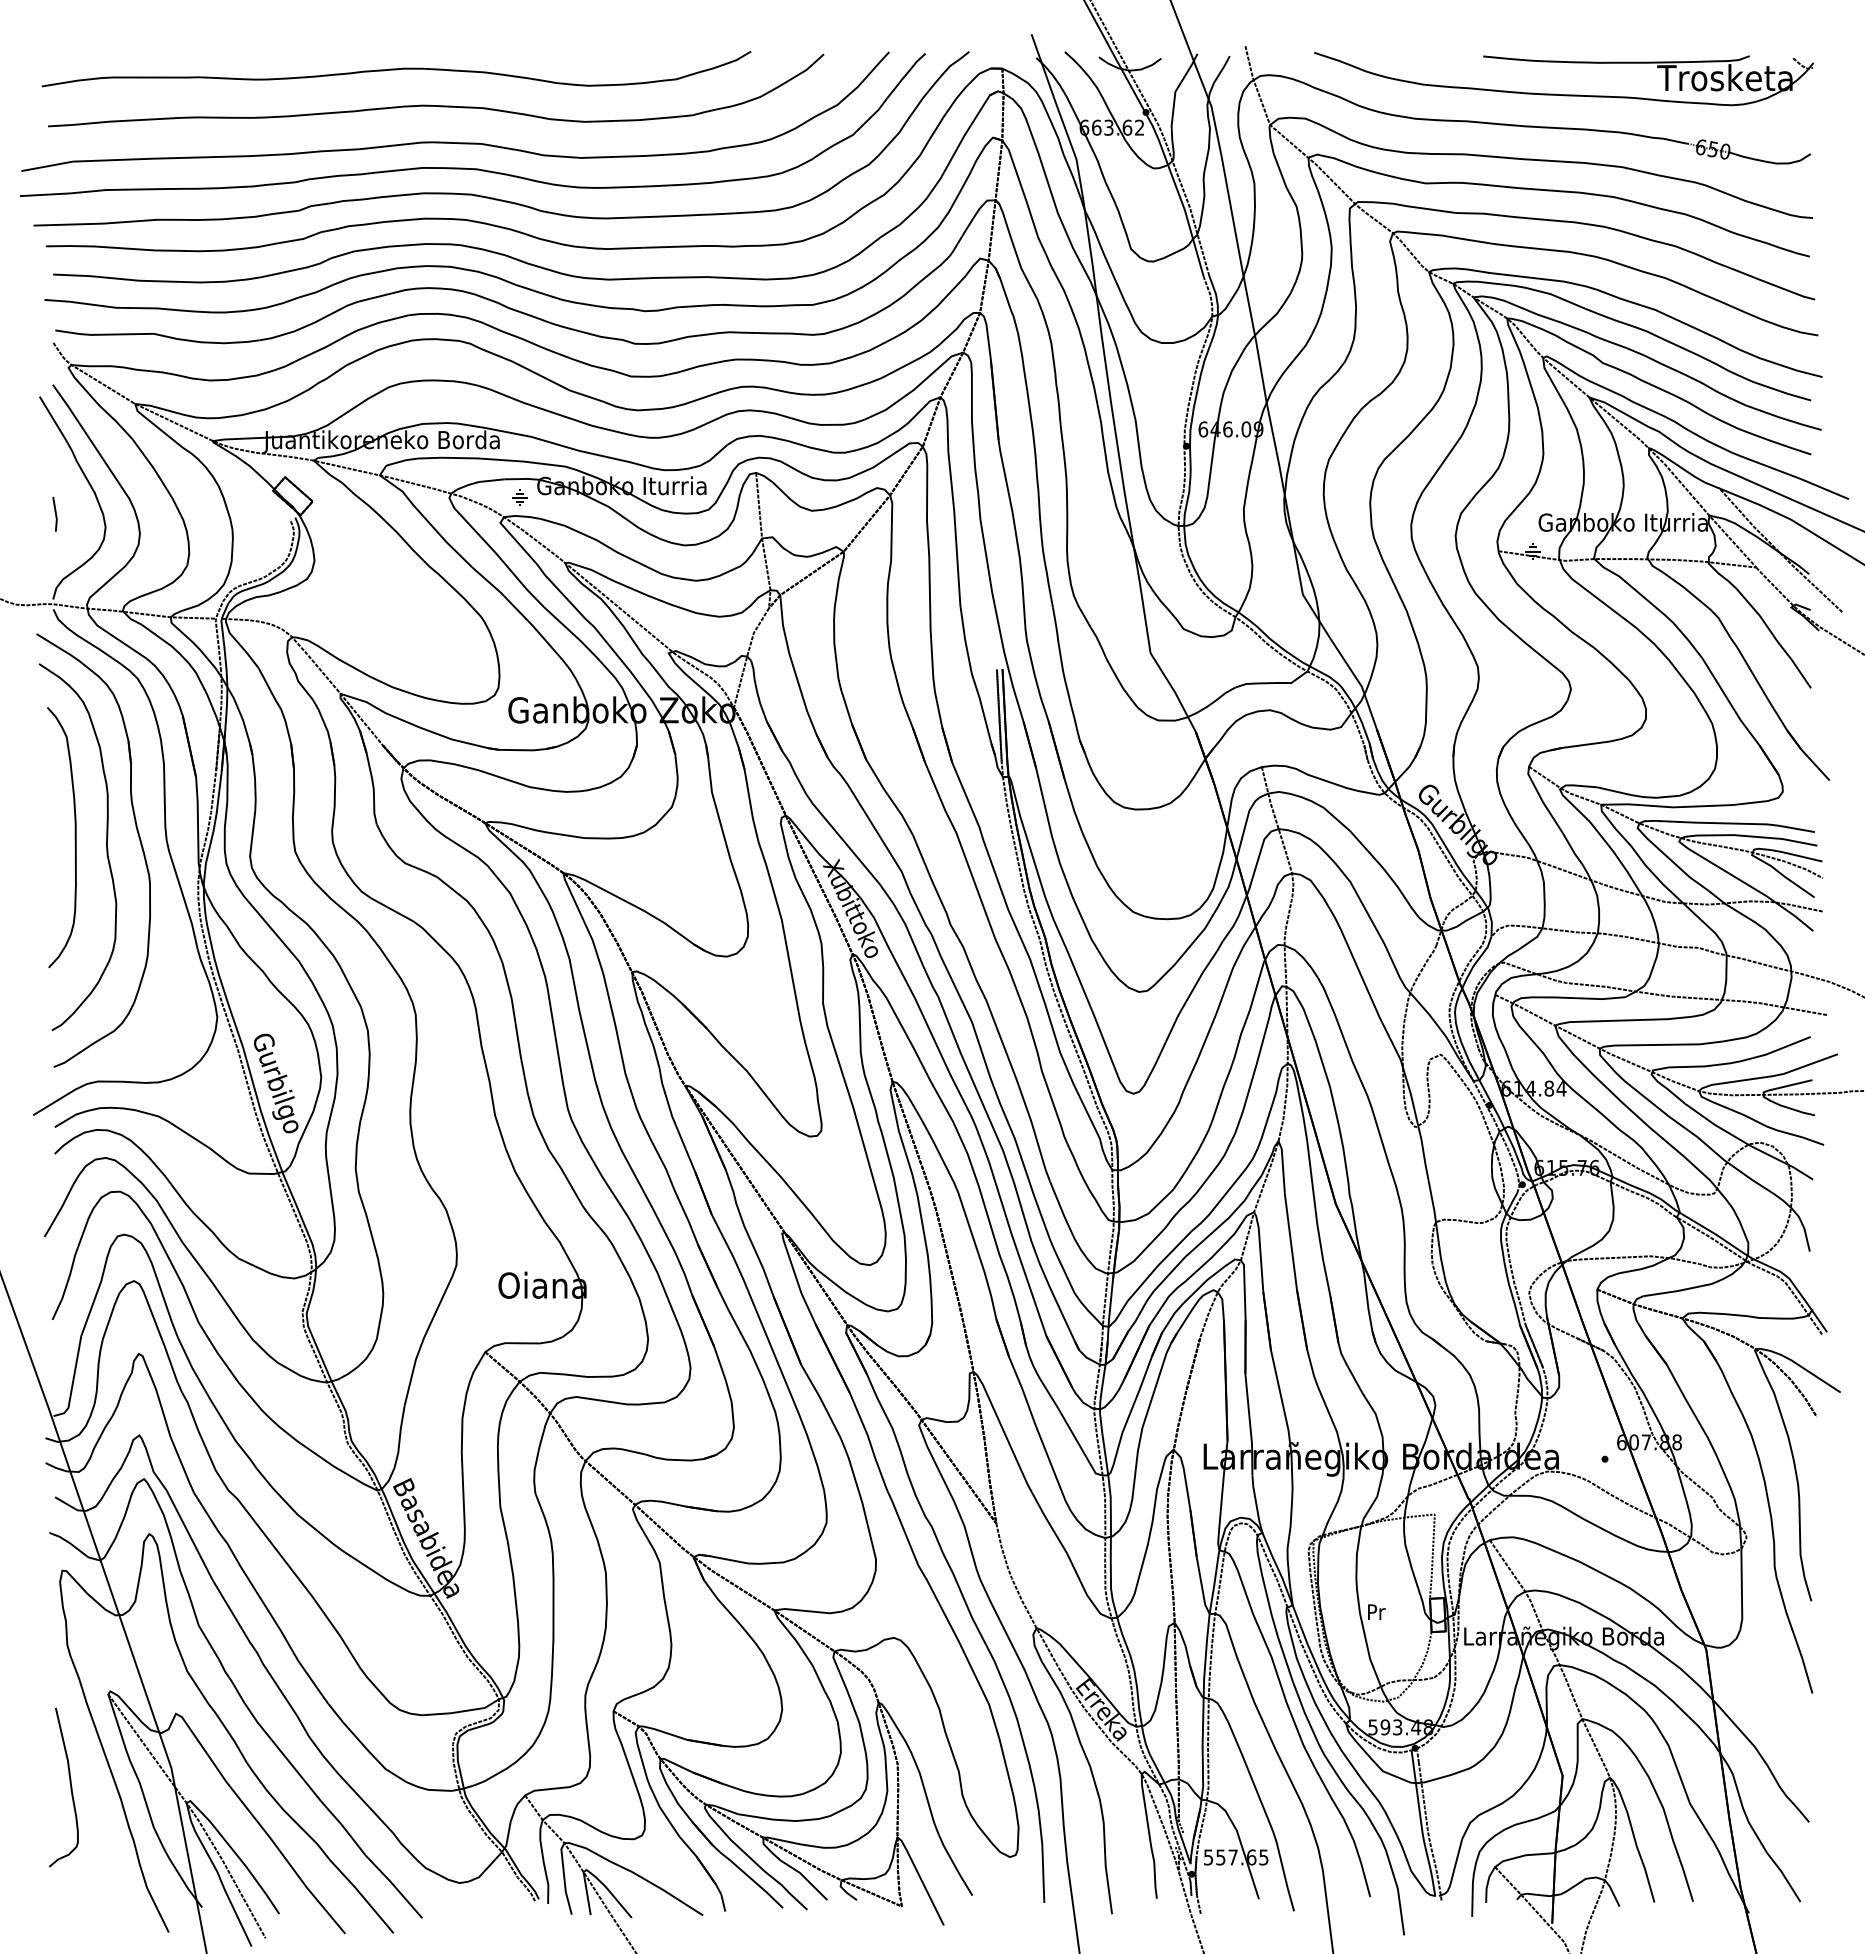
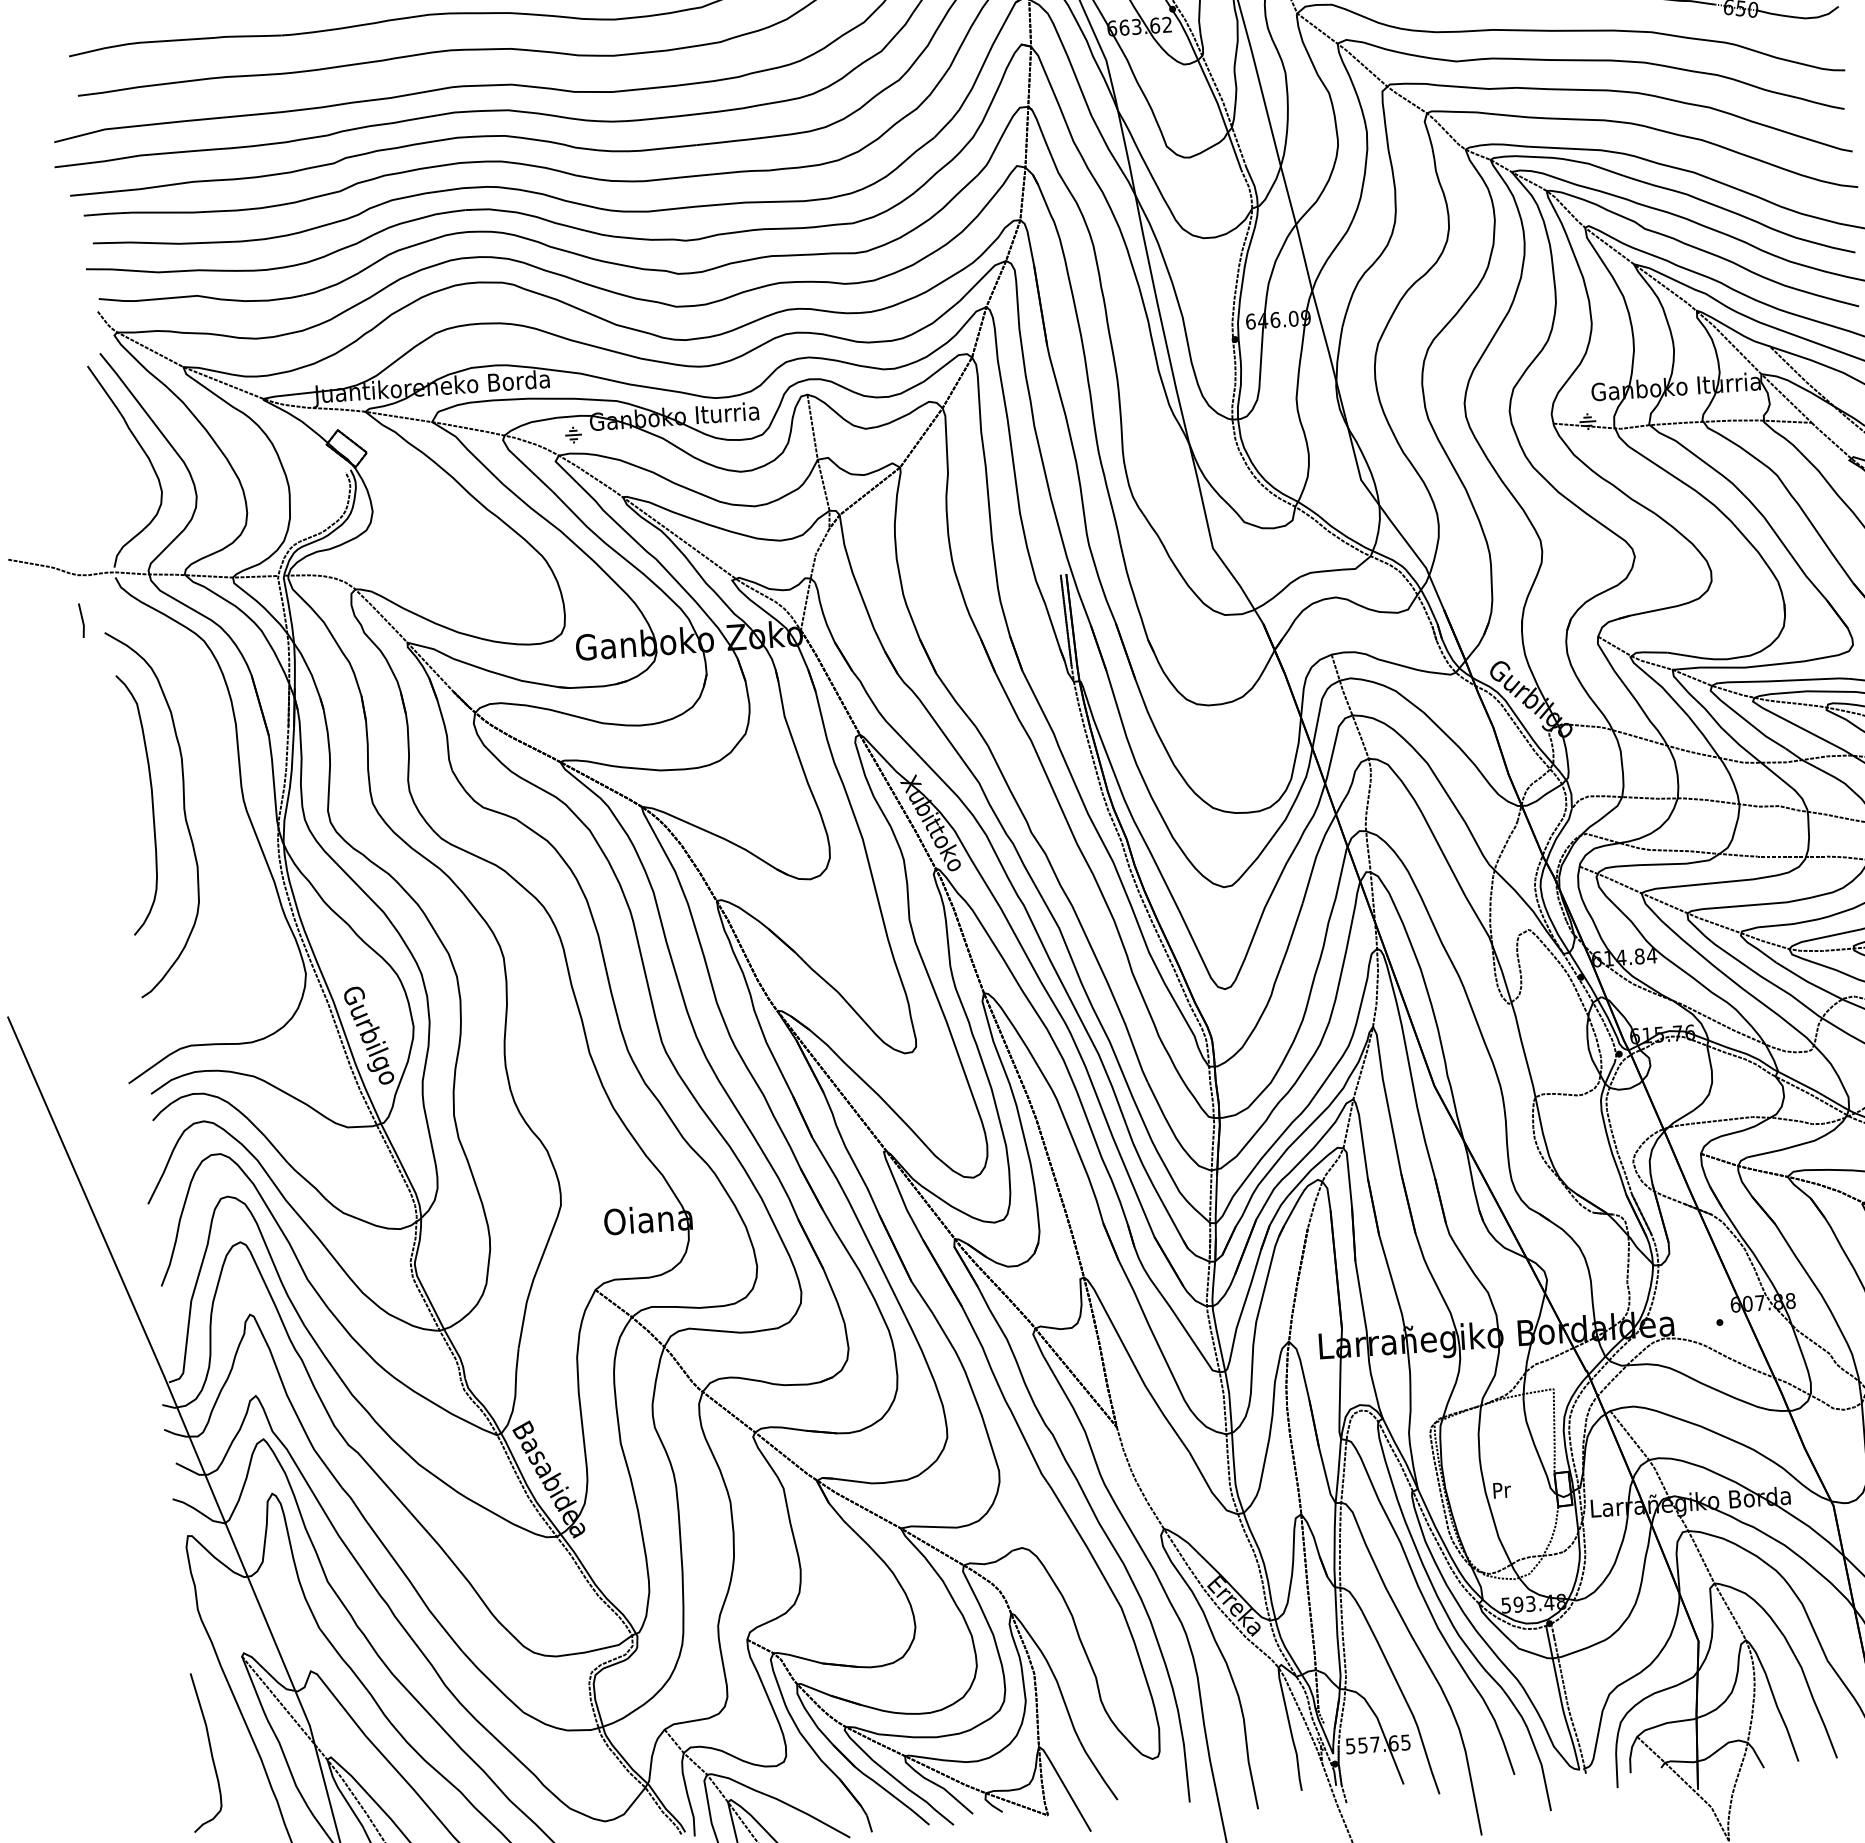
line: (55, 514) -> (82, 620), moved
part: (137, 834) -> (214, 796), removed

